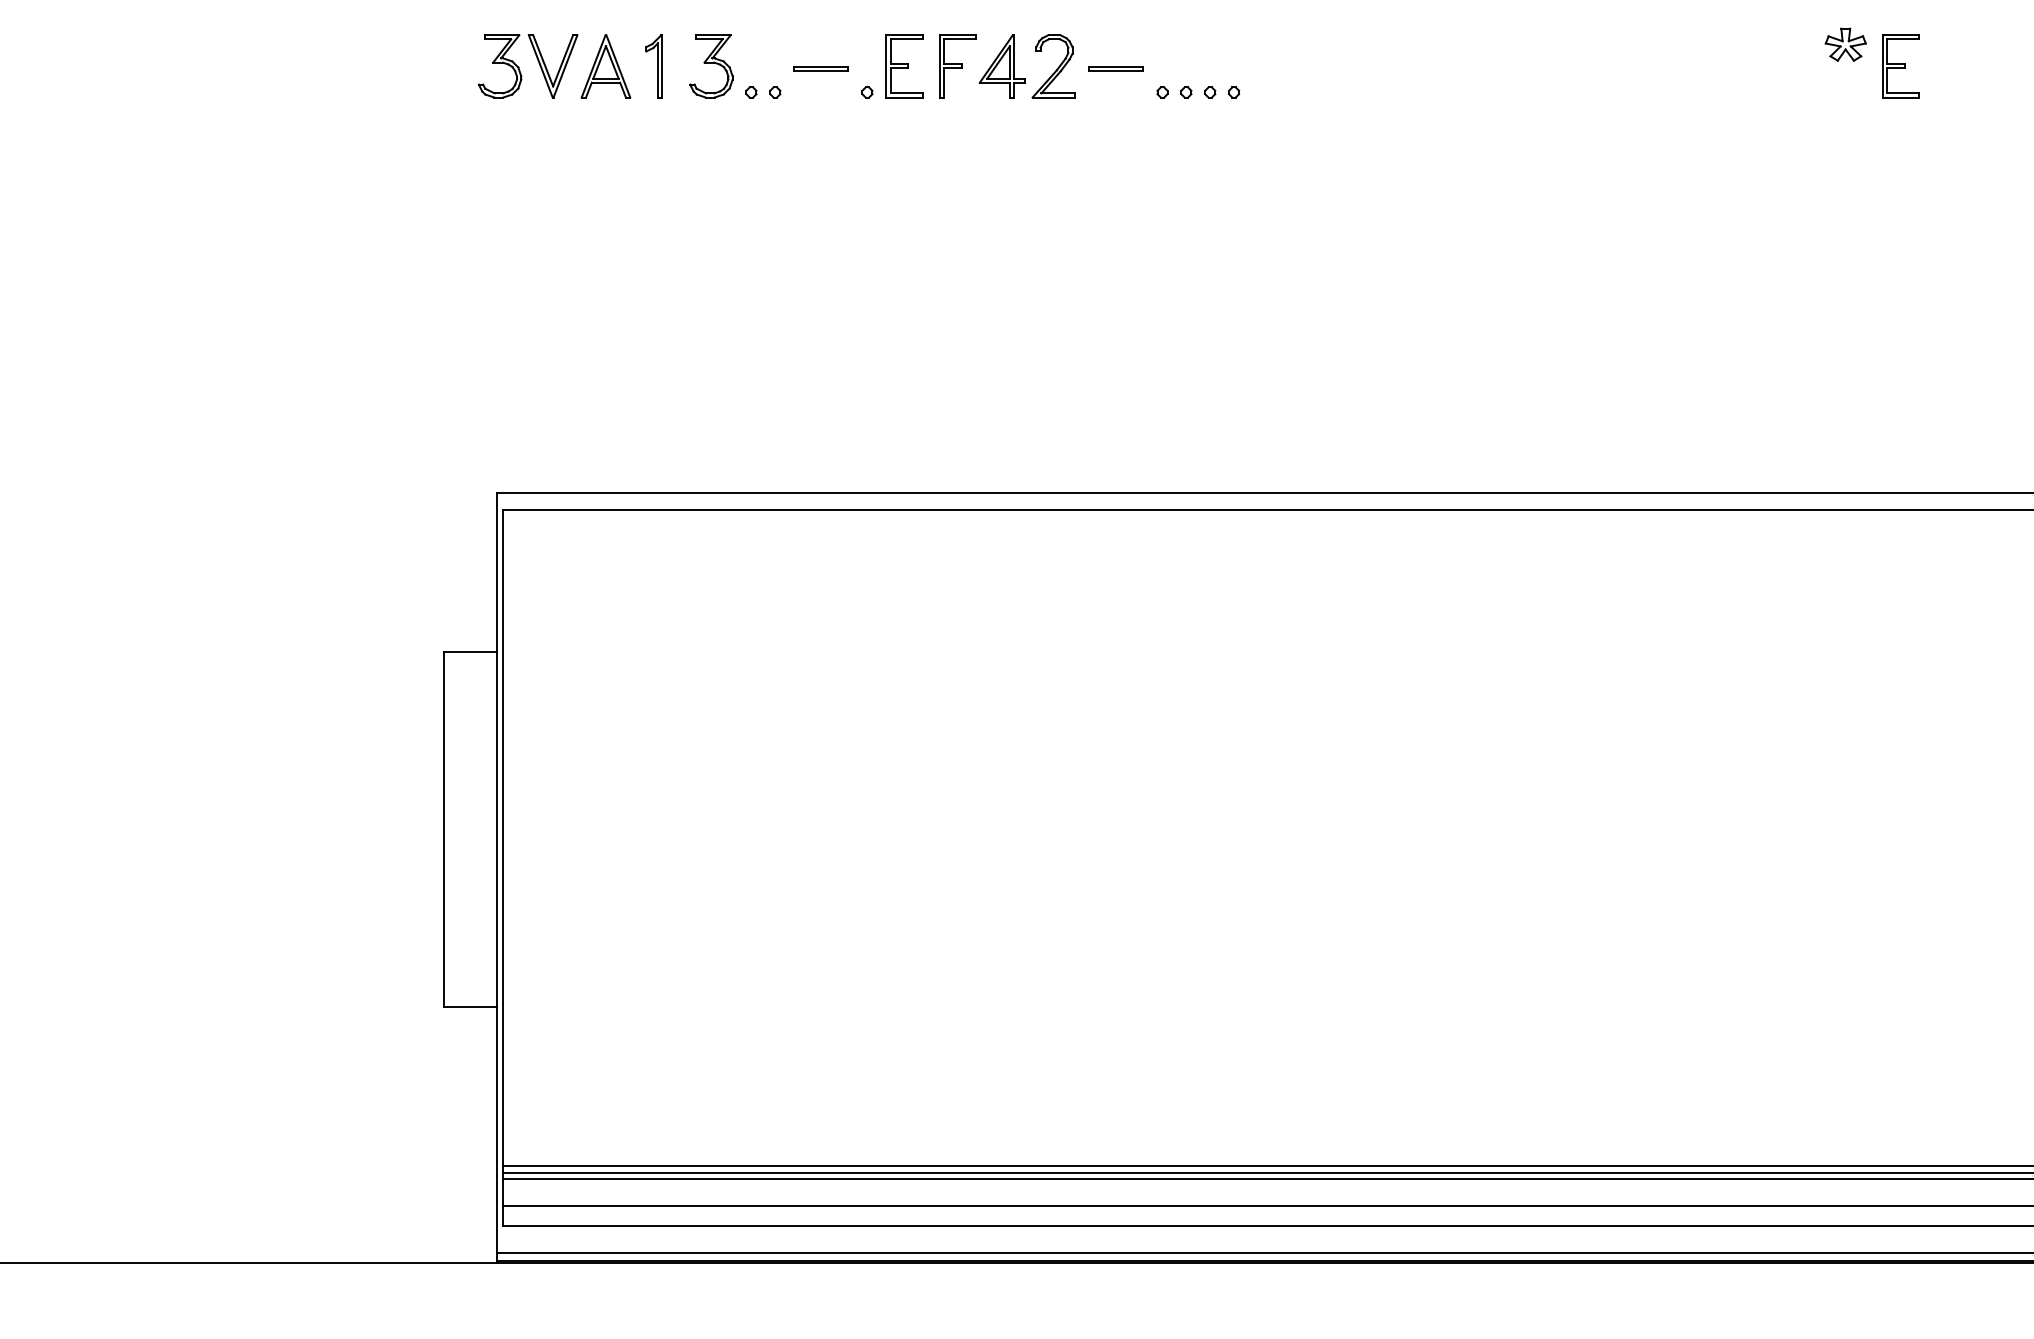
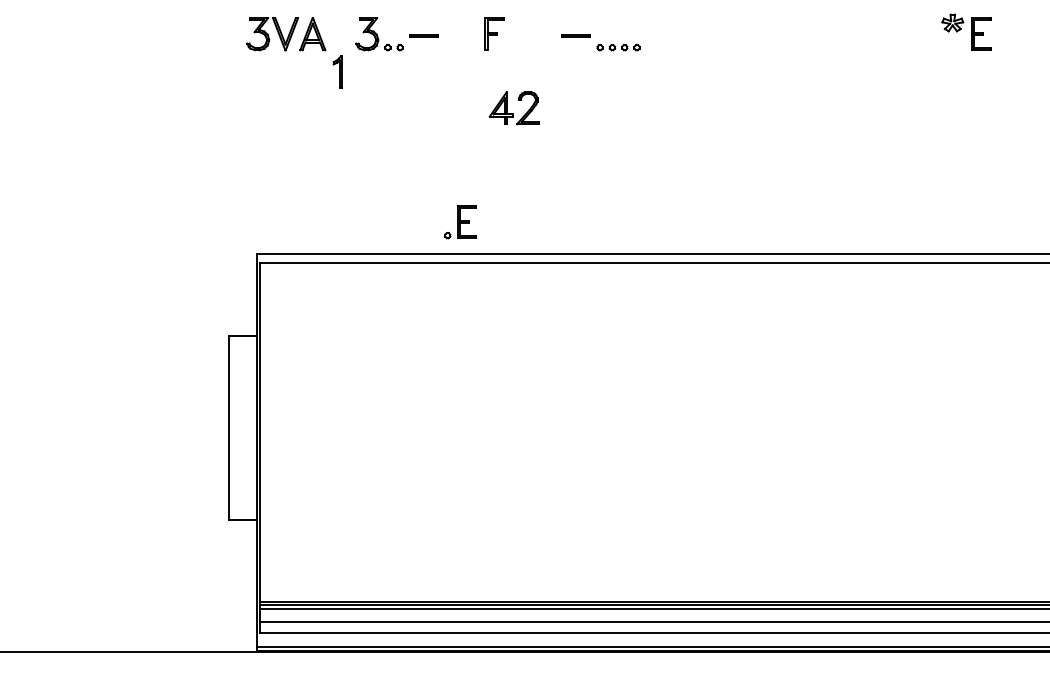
part: (653, 65) -> (337, 71), moved
part: (892, 66) -> (460, 222), moved
part: (1025, 66) -> (513, 108), moved

